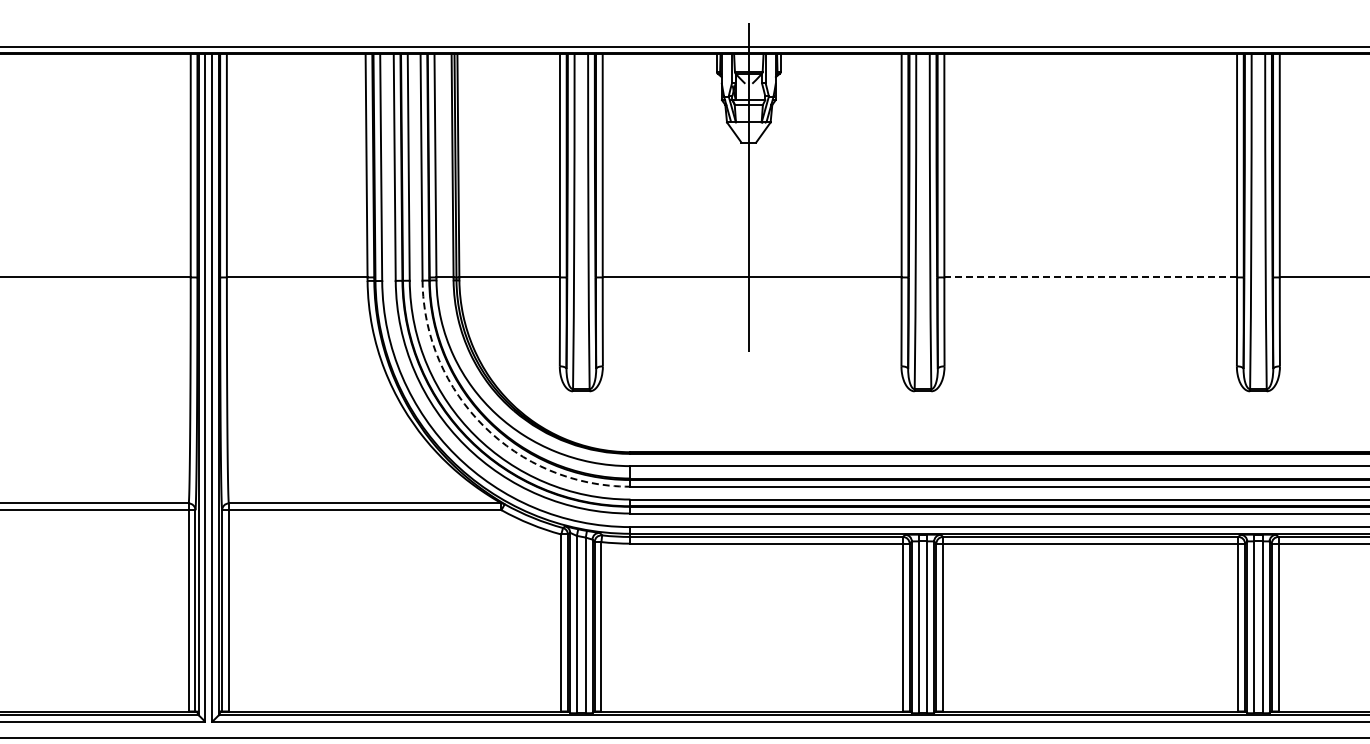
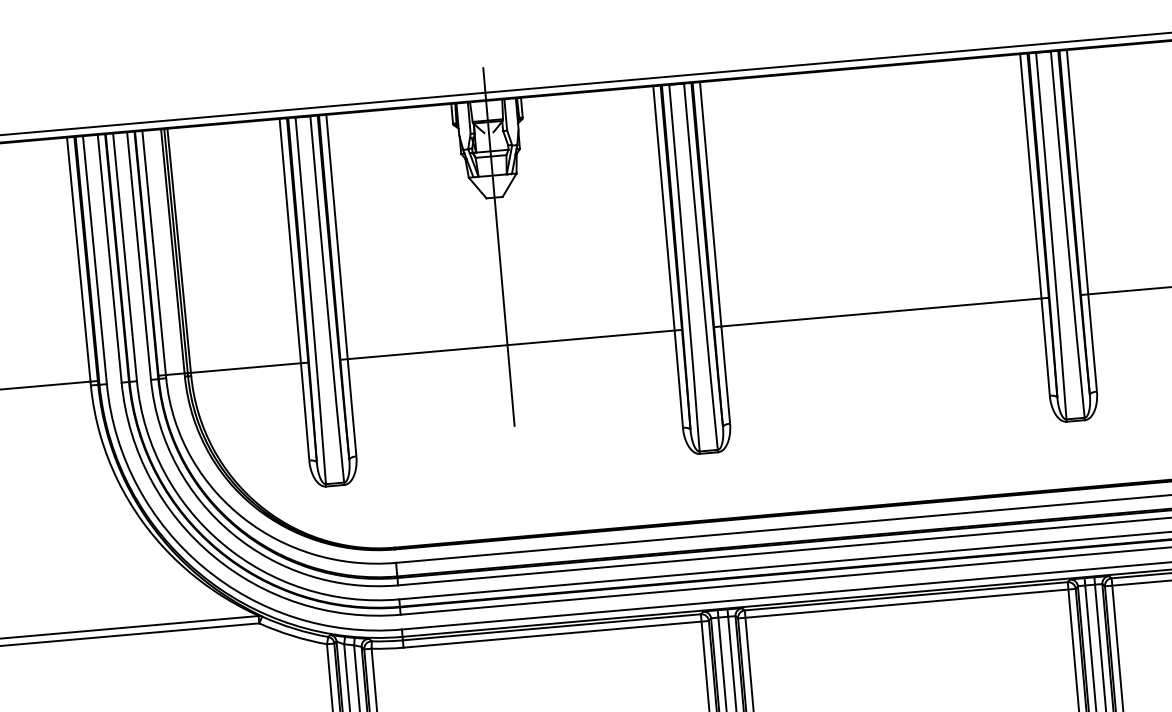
line: (1091, 277) -> (882, 312), dashed -> solid
arc: (484, 426) -> (232, 533), dashed -> solid

